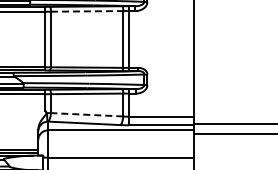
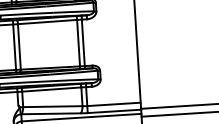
line: (87, 11) -> (47, 22), dashed -> solid
line: (86, 114) -> (52, 106), dashed -> solid

